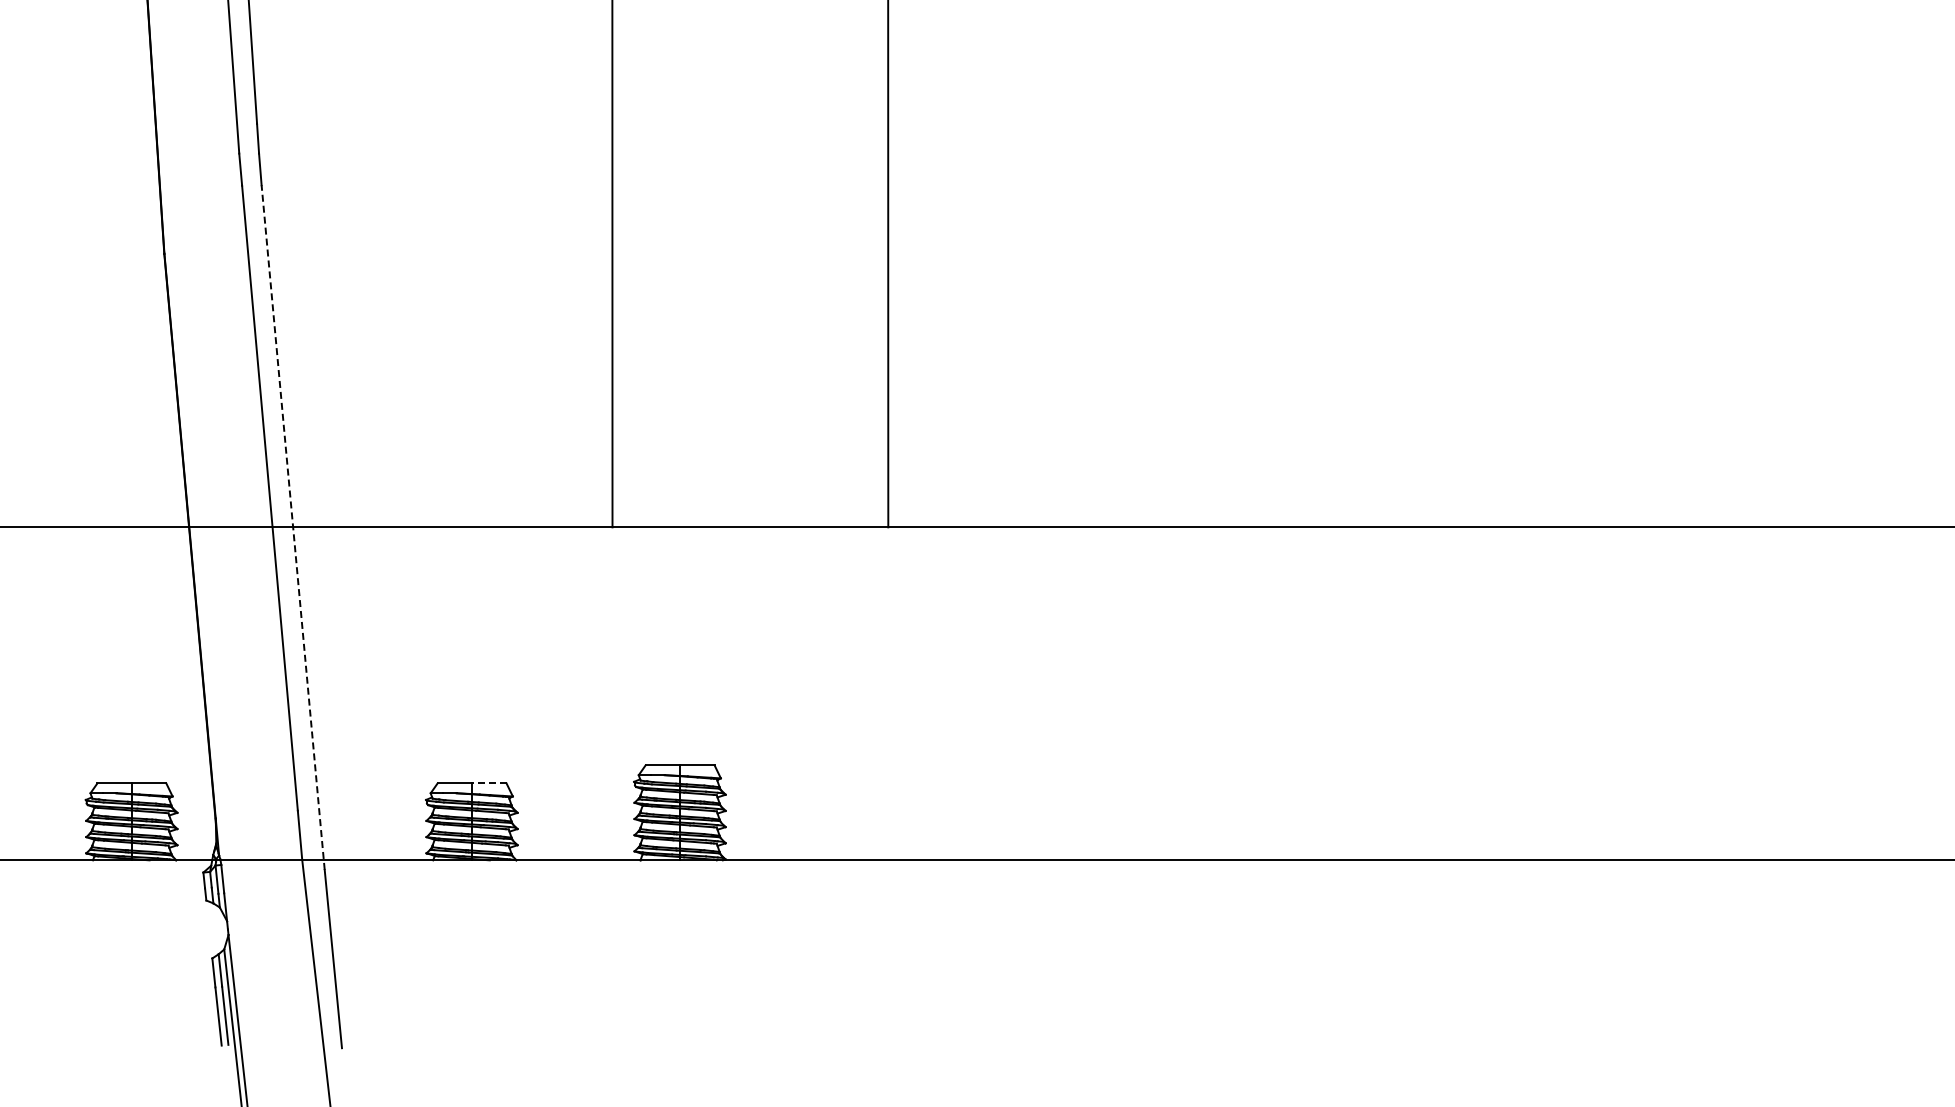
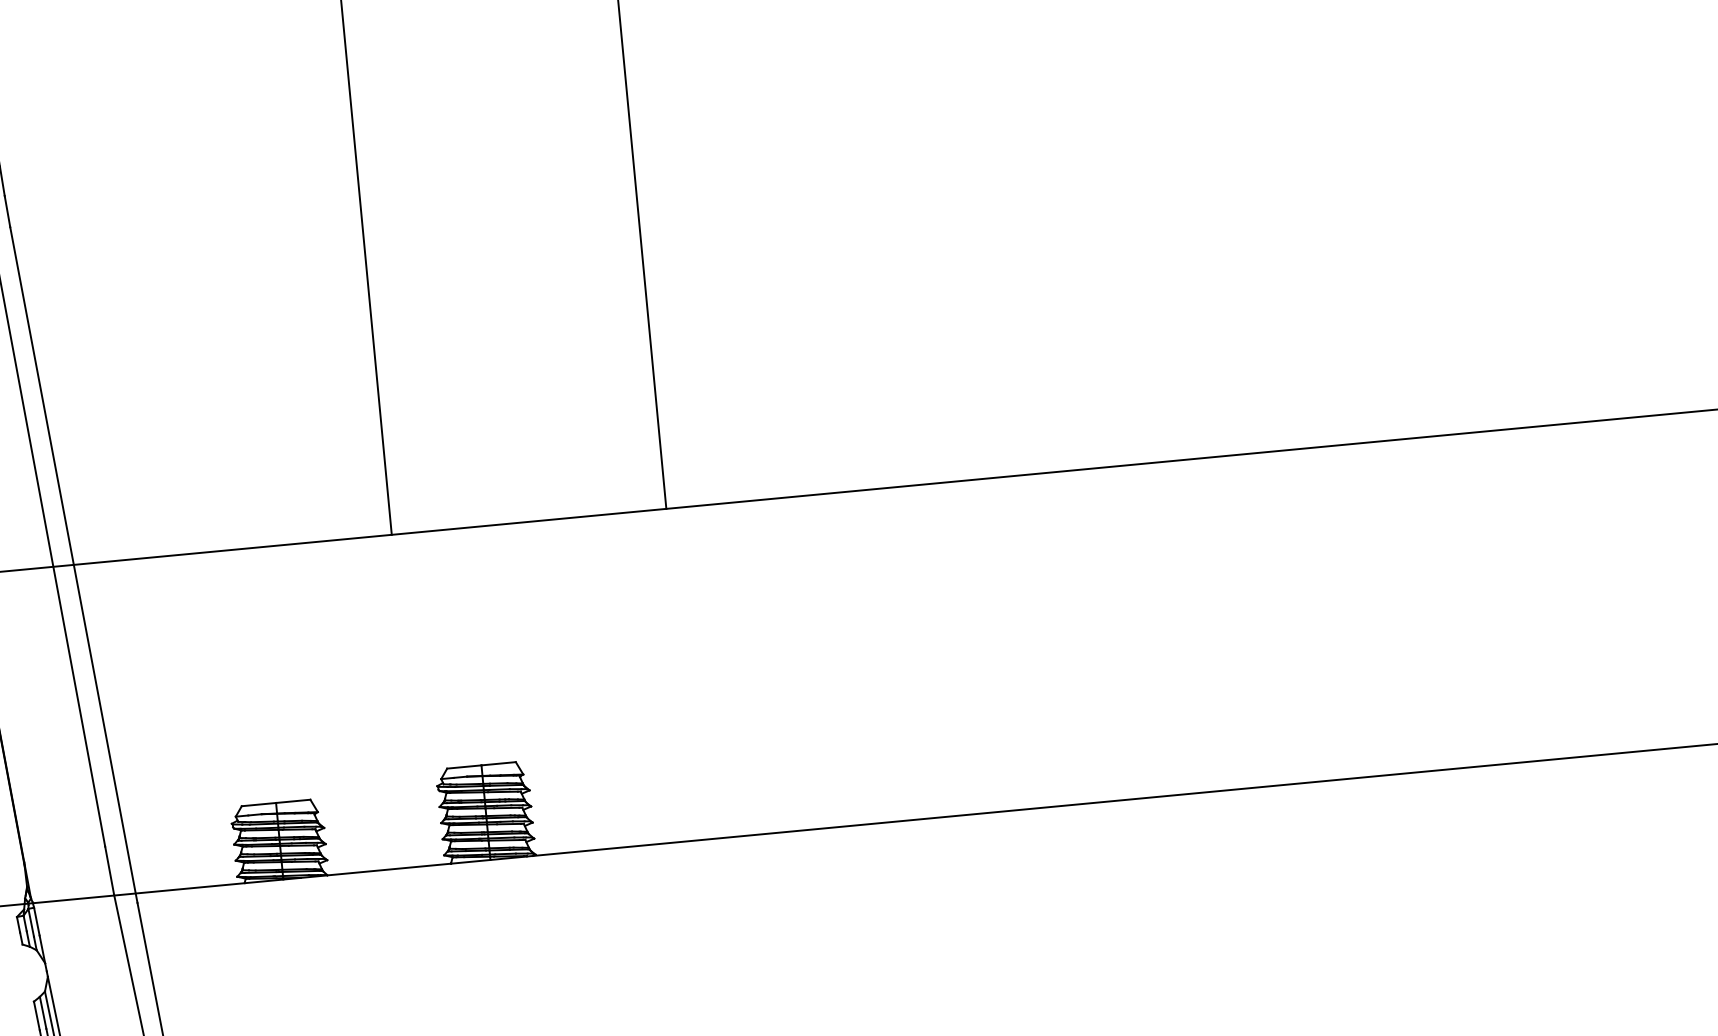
line: (293, 527) -> (74, 564), dashed -> solid
line: (488, 783) -> (292, 801), dashed -> solid

